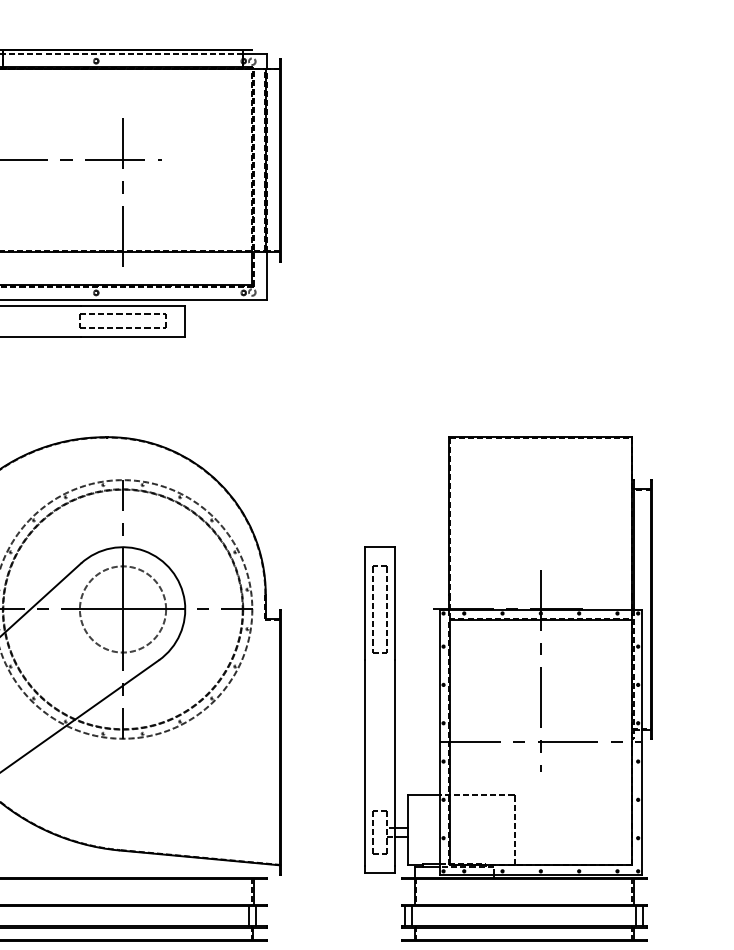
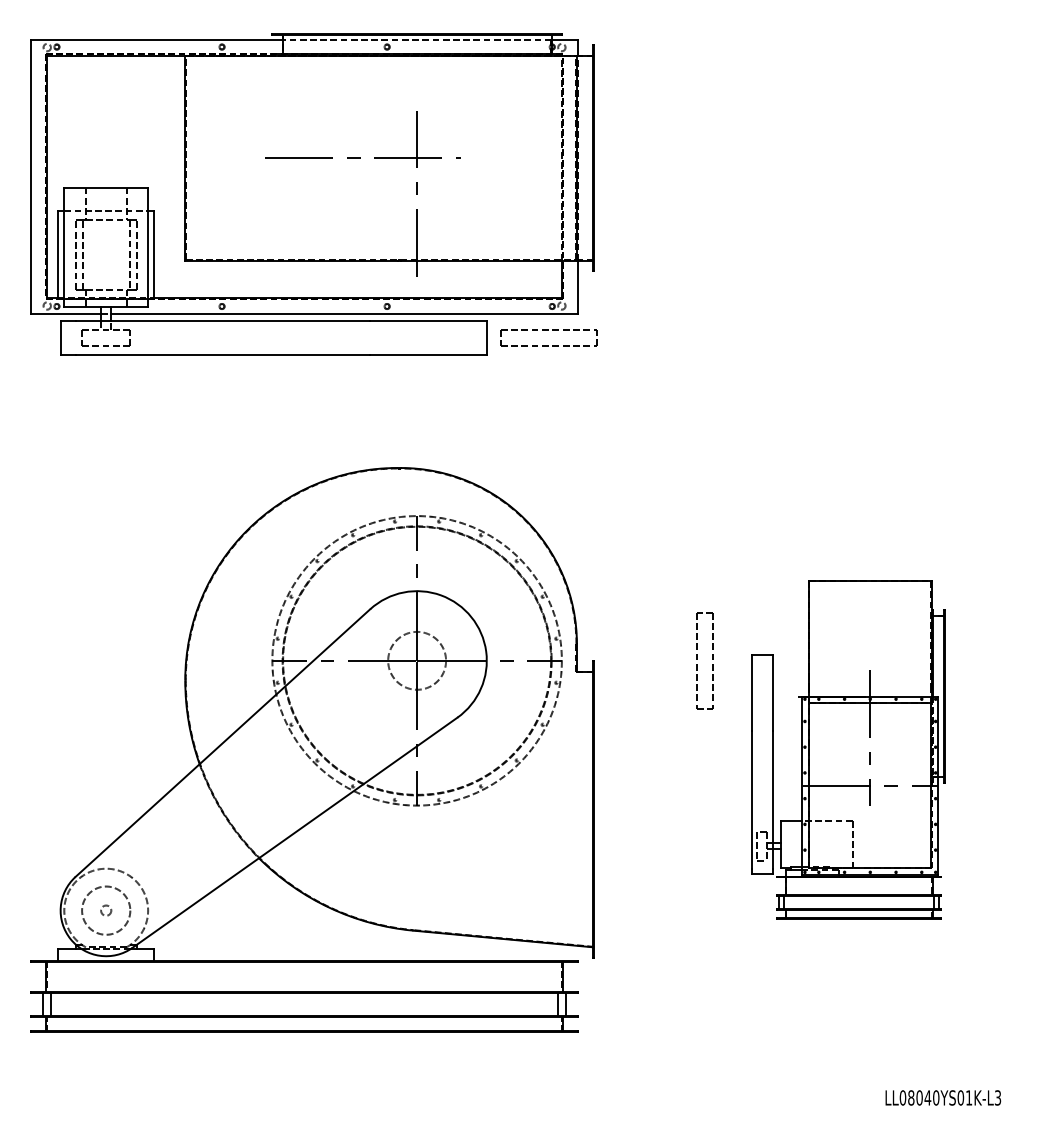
part: (122, 314) -> (548, 330), moved
circle: (122, 609) -> (416, 660), size x0.6
part: (508, 688) -> (848, 749), size x0.6

